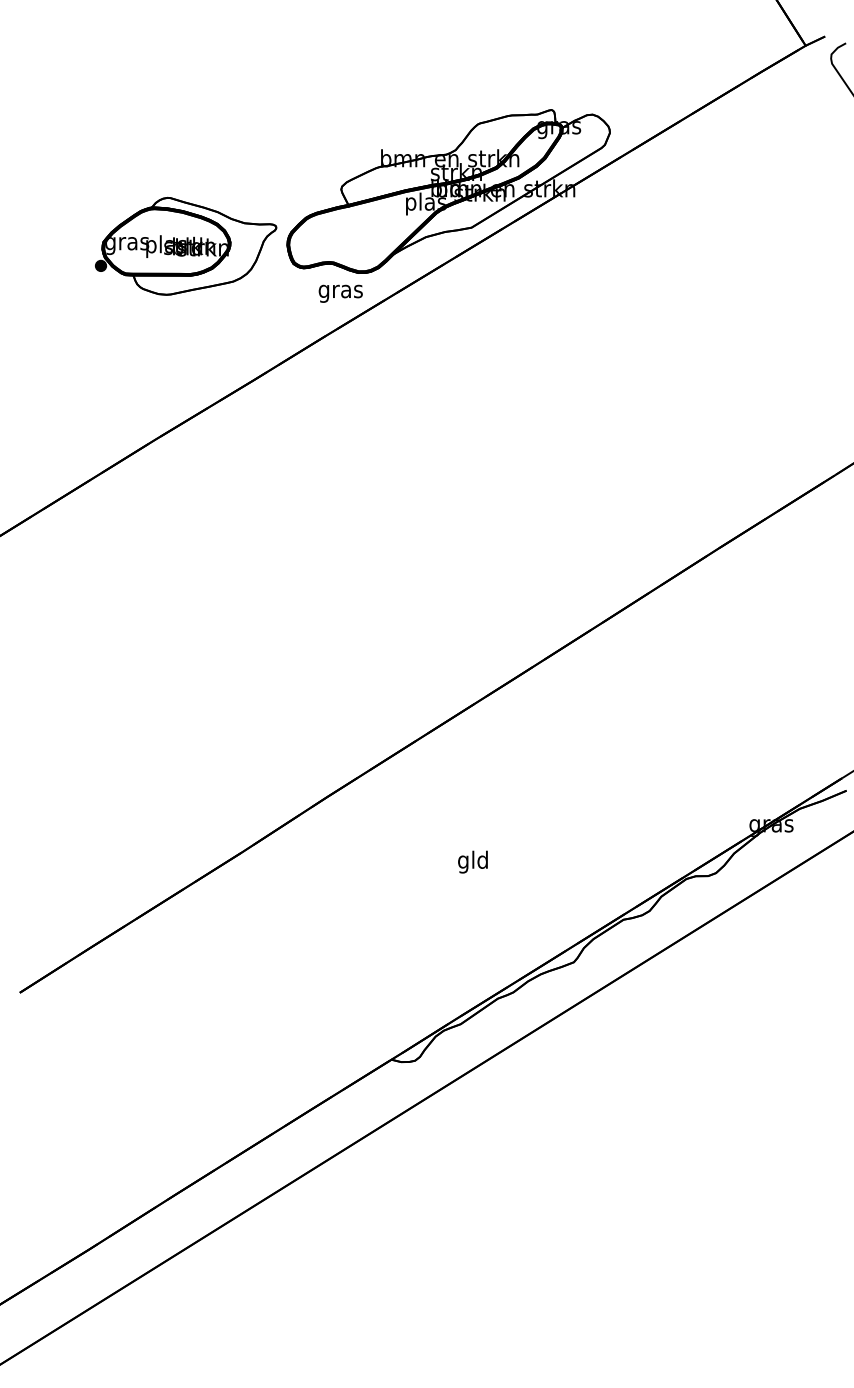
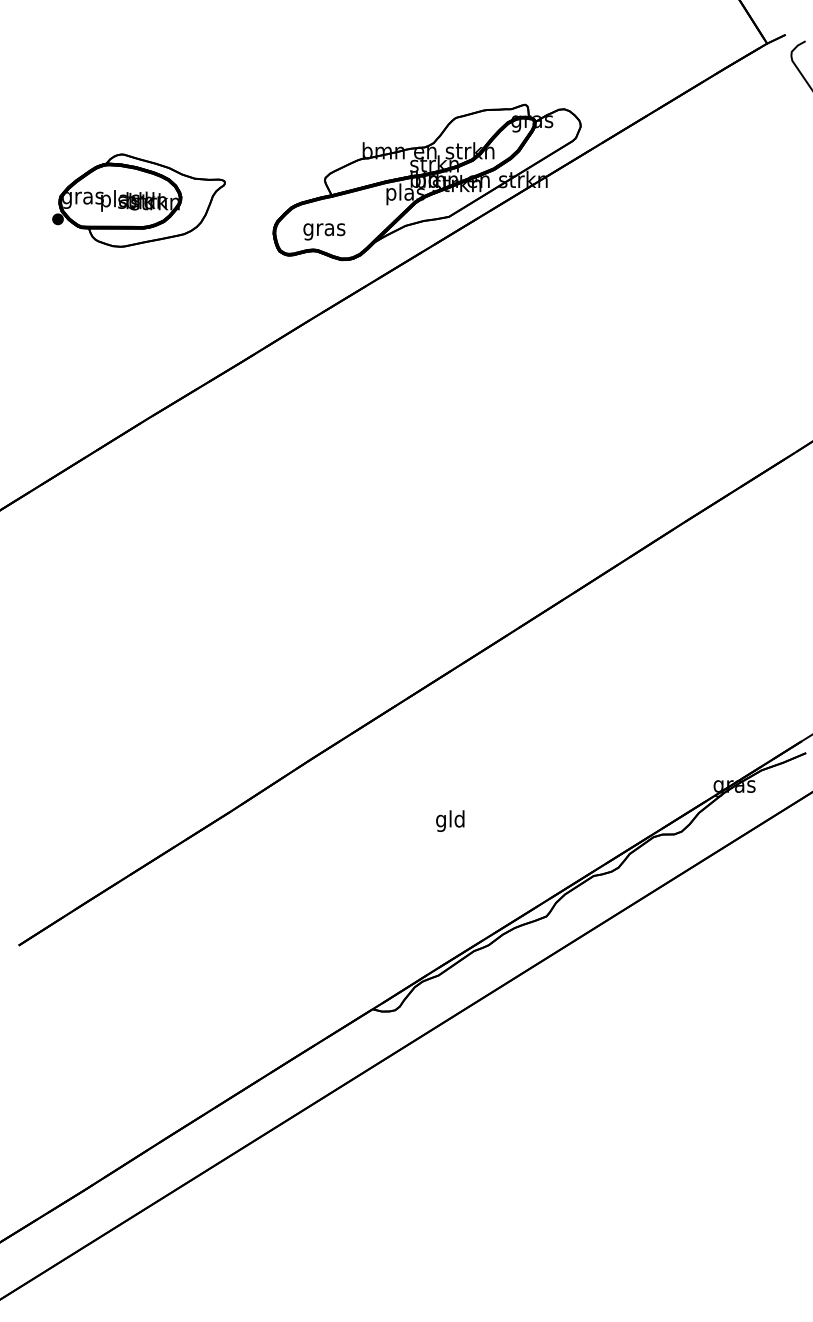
part: (185, 246) -> (138, 200), moved
text: (340, 293) -> (324, 231), moved

